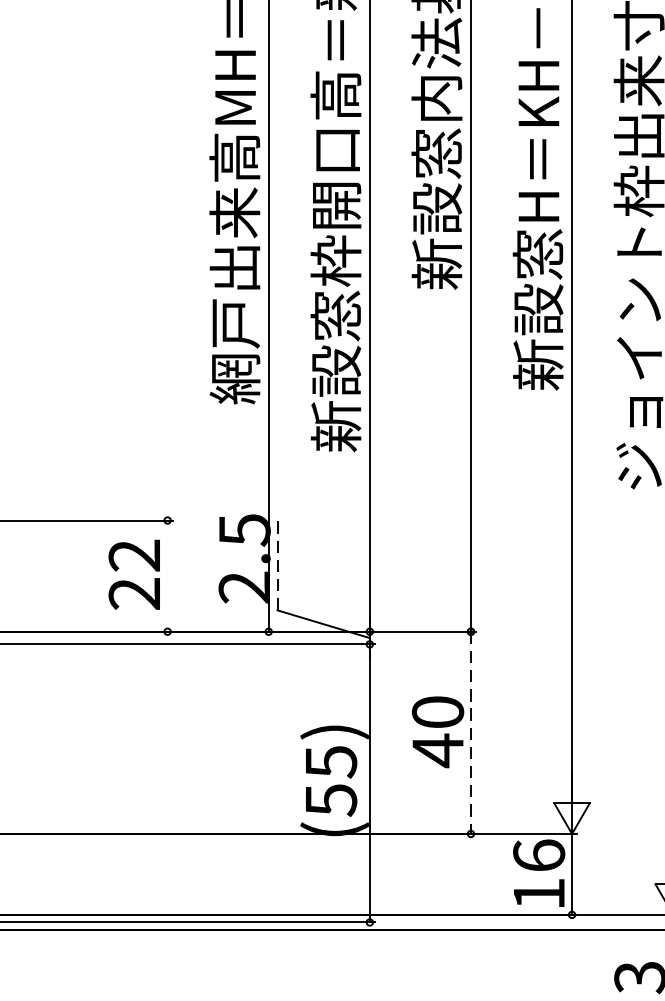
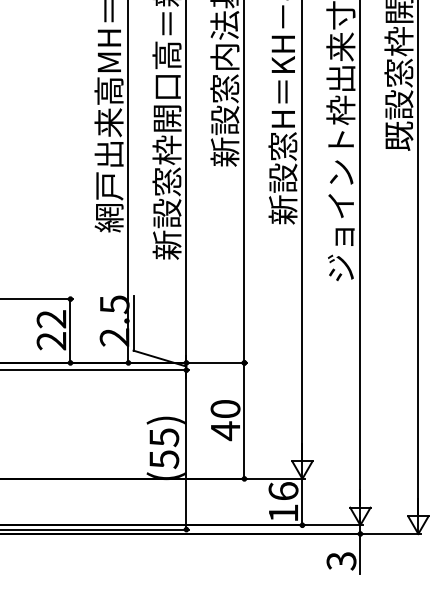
line: (277, 563) -> (133, 323), dashed -> solid
line: (167, 575) -> (70, 330), added
line: (471, 732) -> (244, 420), dashed -> solid

